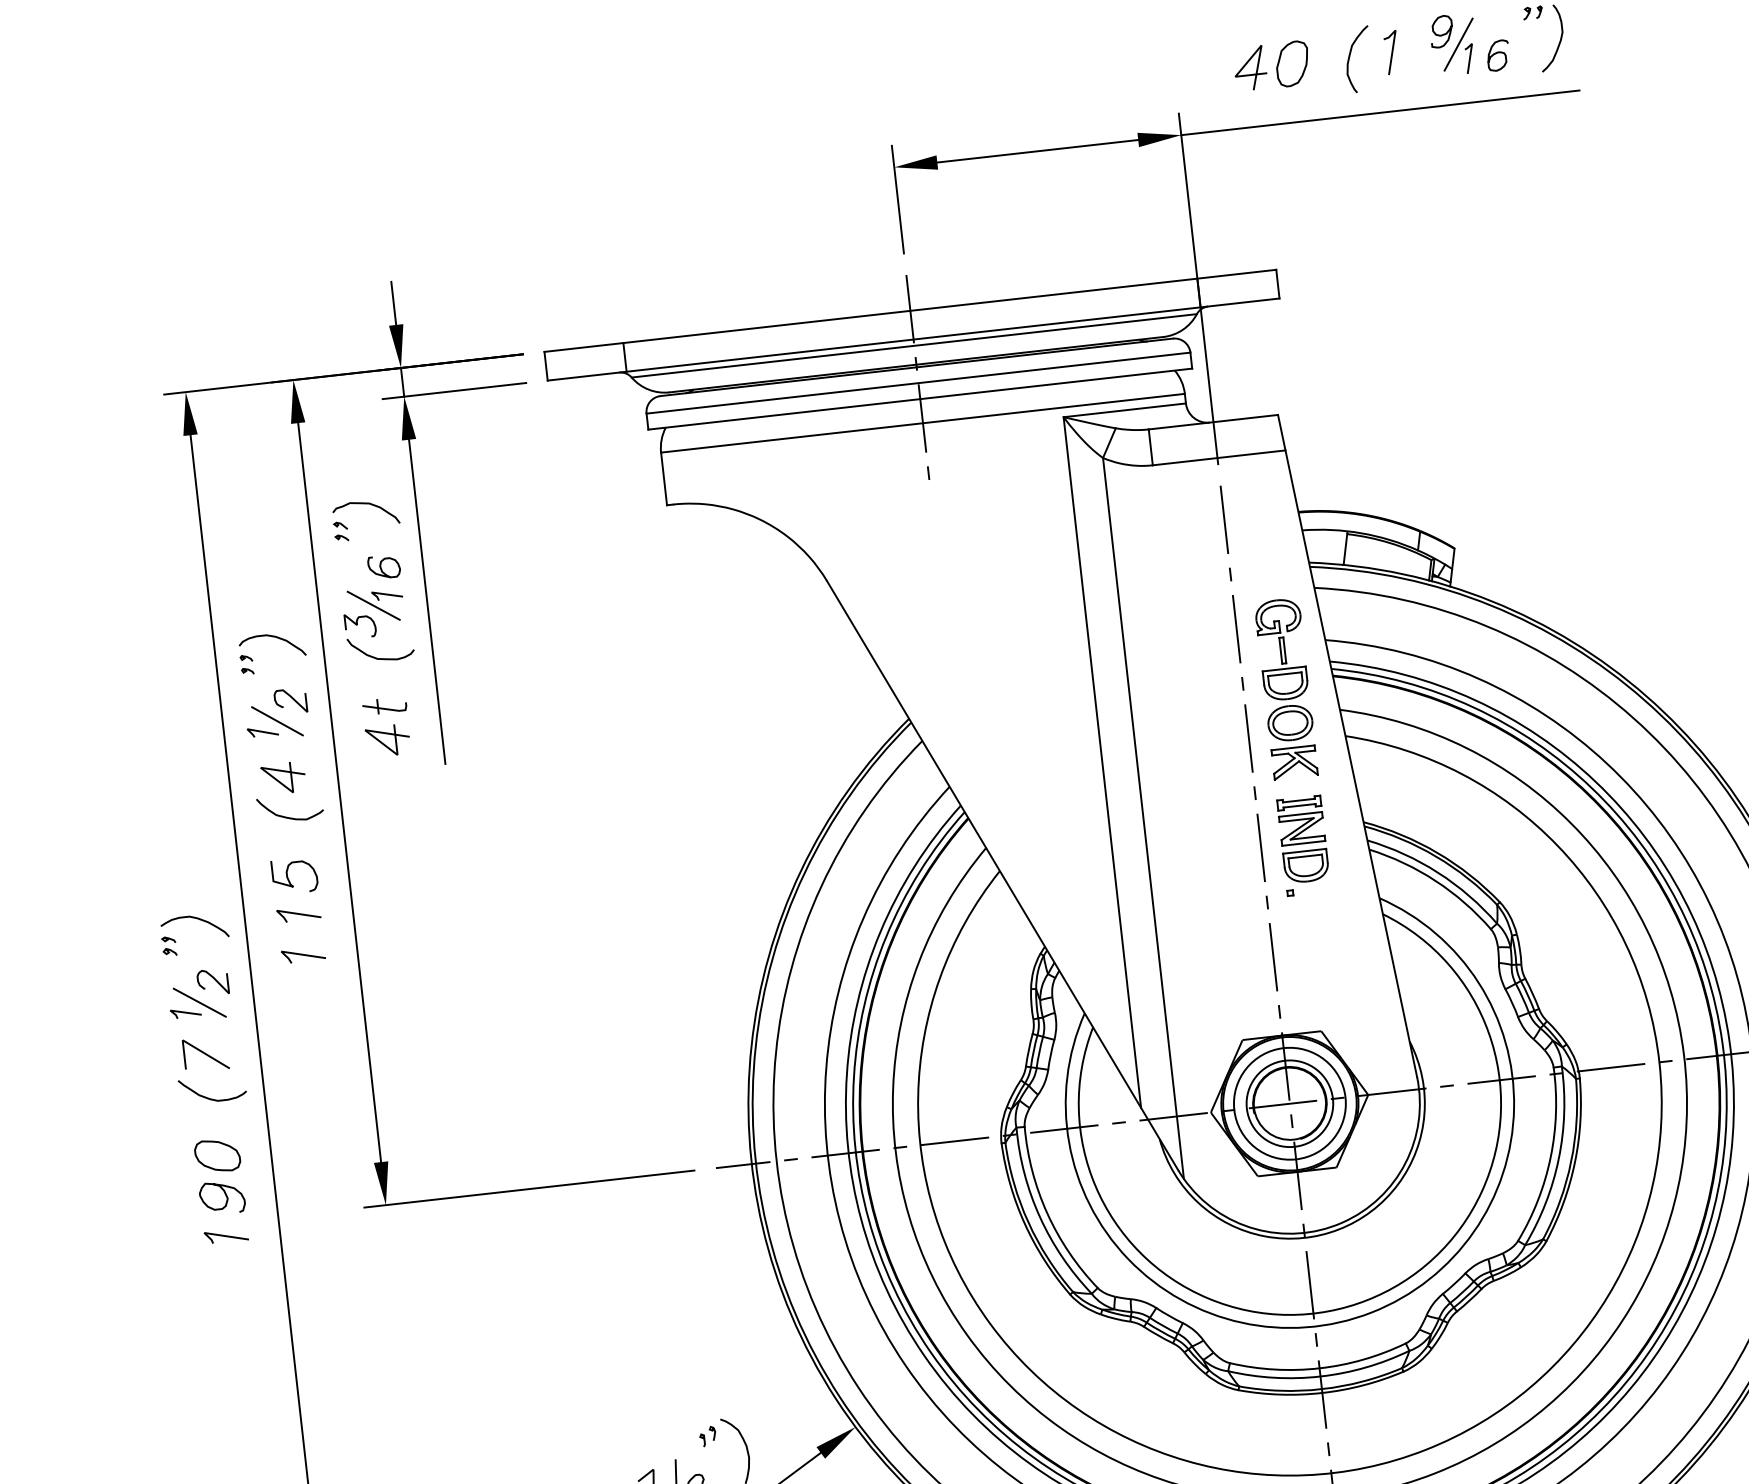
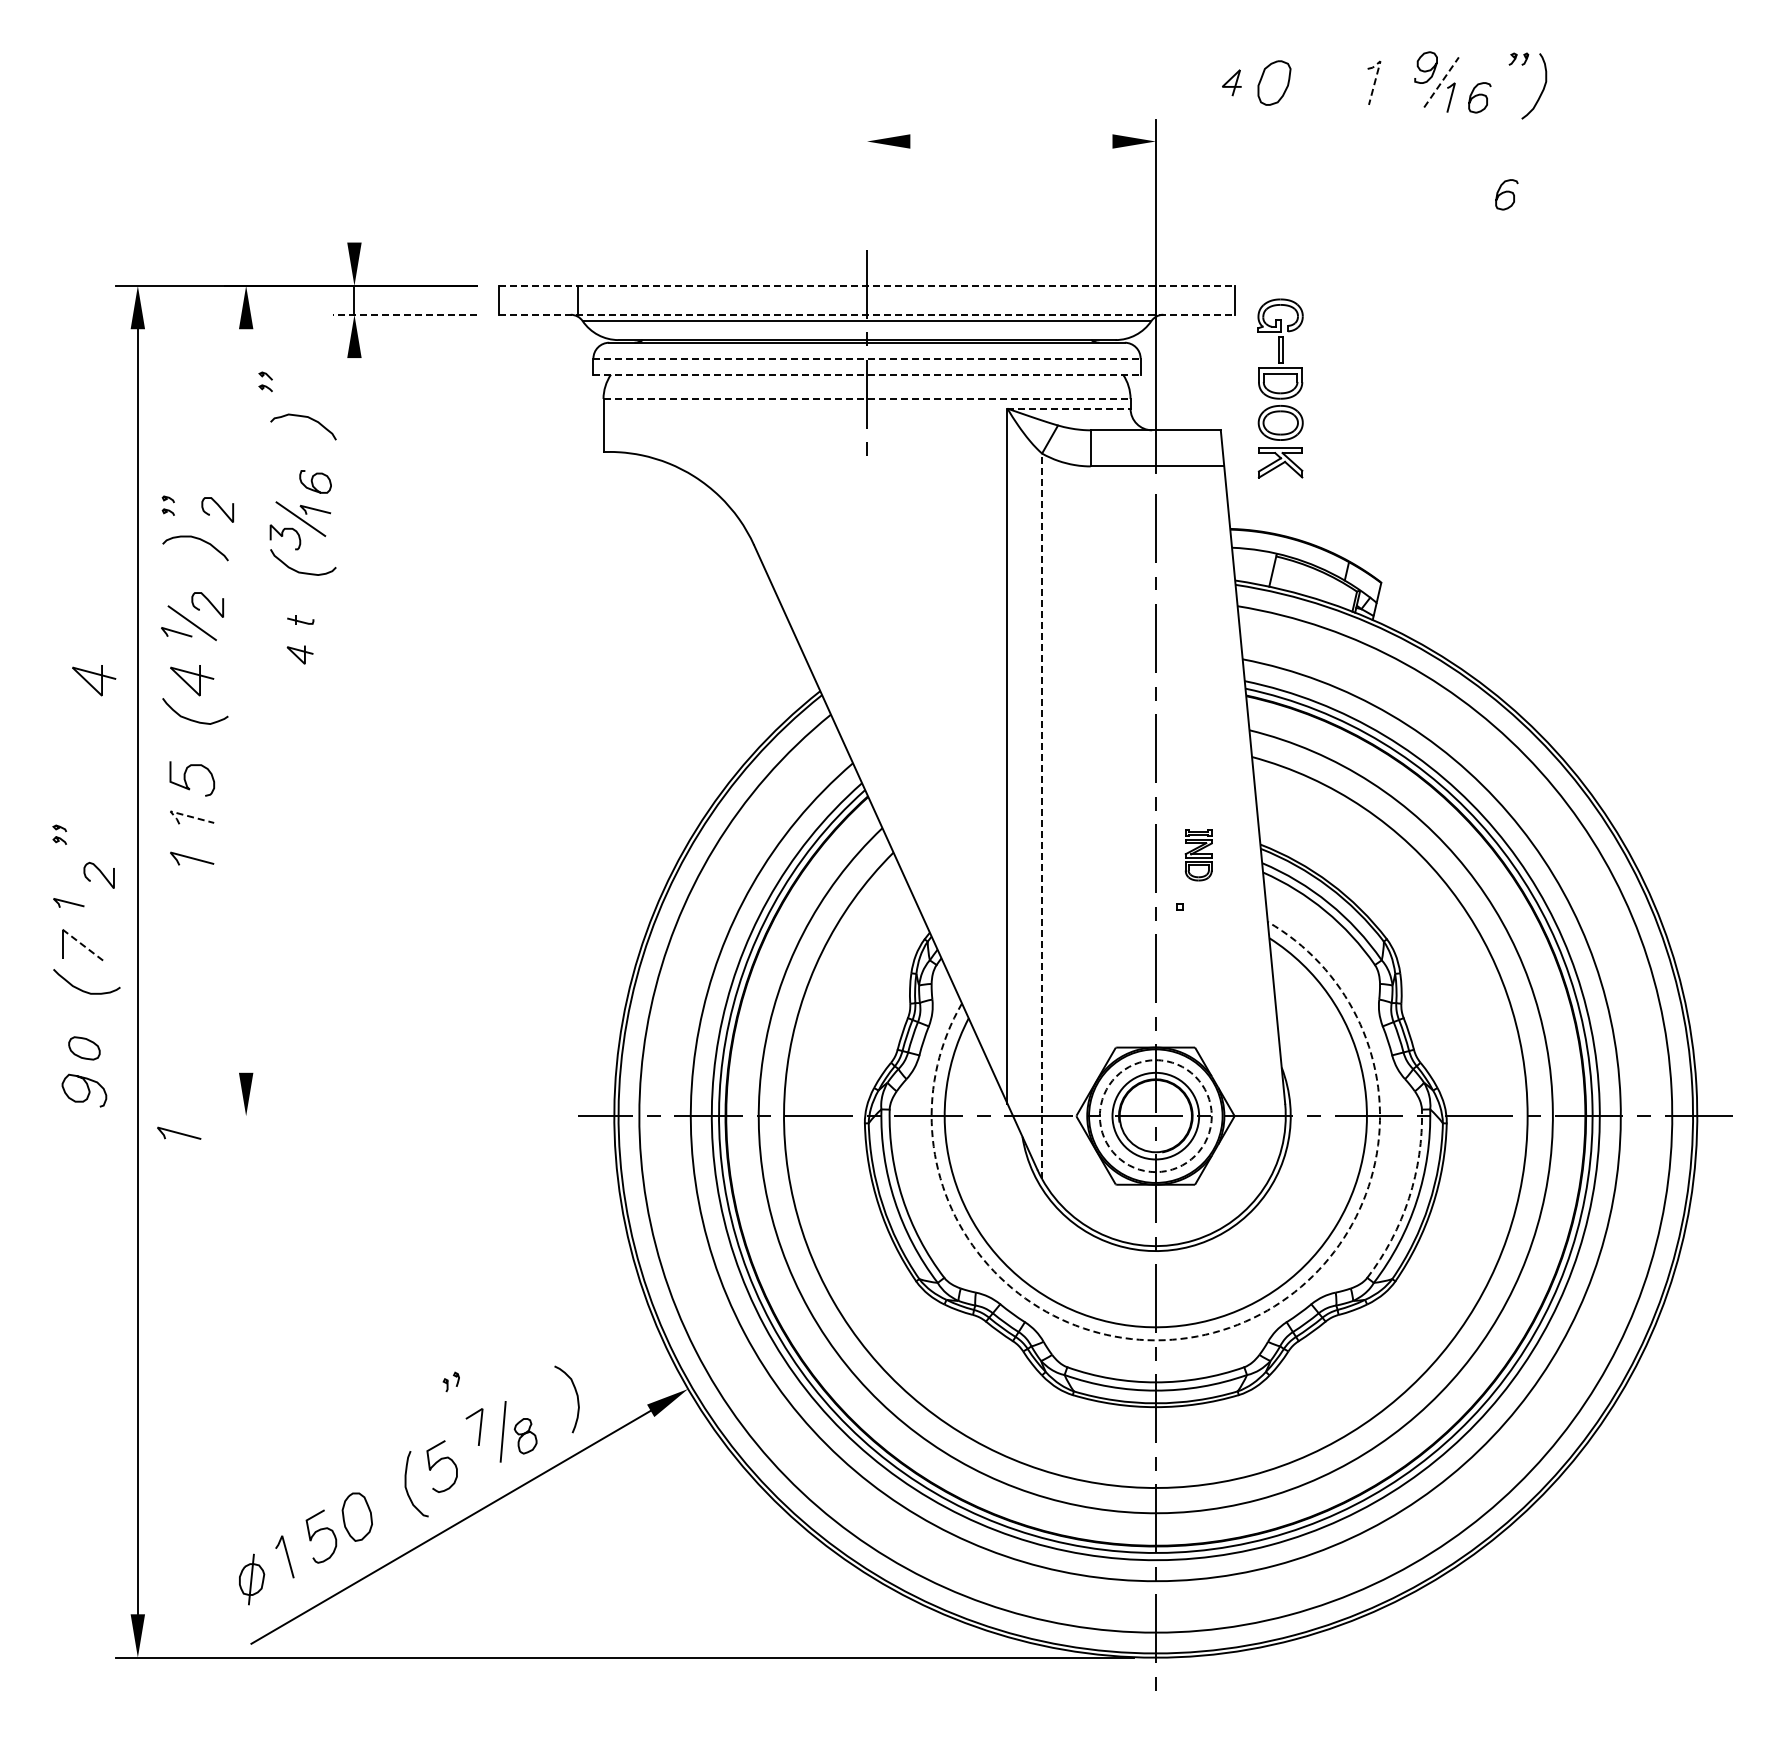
line: (1393, 43) -> (1376, 74), solid -> dashed
line: (1458, 44) -> (1441, 82), solid -> dashed
curve: (1350, 57) -> (1332, 83), removed
part: (1249, 68) -> (1231, 82), size x0.6
line: (1379, 112) -> (1355, 141), removed
curve: (1535, 146) -> (1506, 192), added
line: (1037, 151) -> (1011, 141), removed
line: (898, 199) -> (867, 173), removed
line: (393, 303) -> (354, 220), removed
line: (910, 310) -> (867, 285), solid -> dashed
line: (914, 339) -> (867, 314), solid -> dashed
line: (918, 382) -> (867, 358), solid -> dashed
line: (453, 390) -> (404, 314), solid -> dashed
line: (920, 398) -> (867, 374), solid -> dashed
line: (1125, 410) -> (1069, 408), solid -> dashed
line: (923, 422) -> (867, 398), solid -> dashed
part: (340, 531) -> (265, 381), moved
line: (427, 602) -> (354, 521), removed
curve: (291, 604) -> (219, 508), added
part: (246, 664) -> (167, 505), moved
part: (1286, 688) -> (1280, 388), moved
part: (384, 705) -> (300, 619), size x0.6
part: (388, 740) -> (300, 654), size x0.6
part: (186, 789) -> (94, 680), added
line: (339, 792) -> (246, 700), removed
line: (1143, 818) -> (1042, 816), solid -> dashed
part: (1303, 839) -> (1198, 855), size x0.6
line: (290, 912) -> (183, 814), solid -> dashed
curve: (195, 918) -> (88, 810), removed
line: (199, 1003) -> (83, 894), removed
line: (206, 1054) -> (84, 946), solid -> dashed
circle: (1289, 1104) -> (1155, 1116), solid -> dashed
part: (217, 1155) -> (84, 1048), size x0.7
arc: (1551, 1157) -> (1409, 1198), solid -> dashed
line: (529, 1189) -> (390, 1116), removed
line: (226, 1235) -> (179, 1132), moved
arc: (1371, 1312) -> (1213, 1332), solid -> dashed
part: (707, 1436) -> (450, 1381), moved

